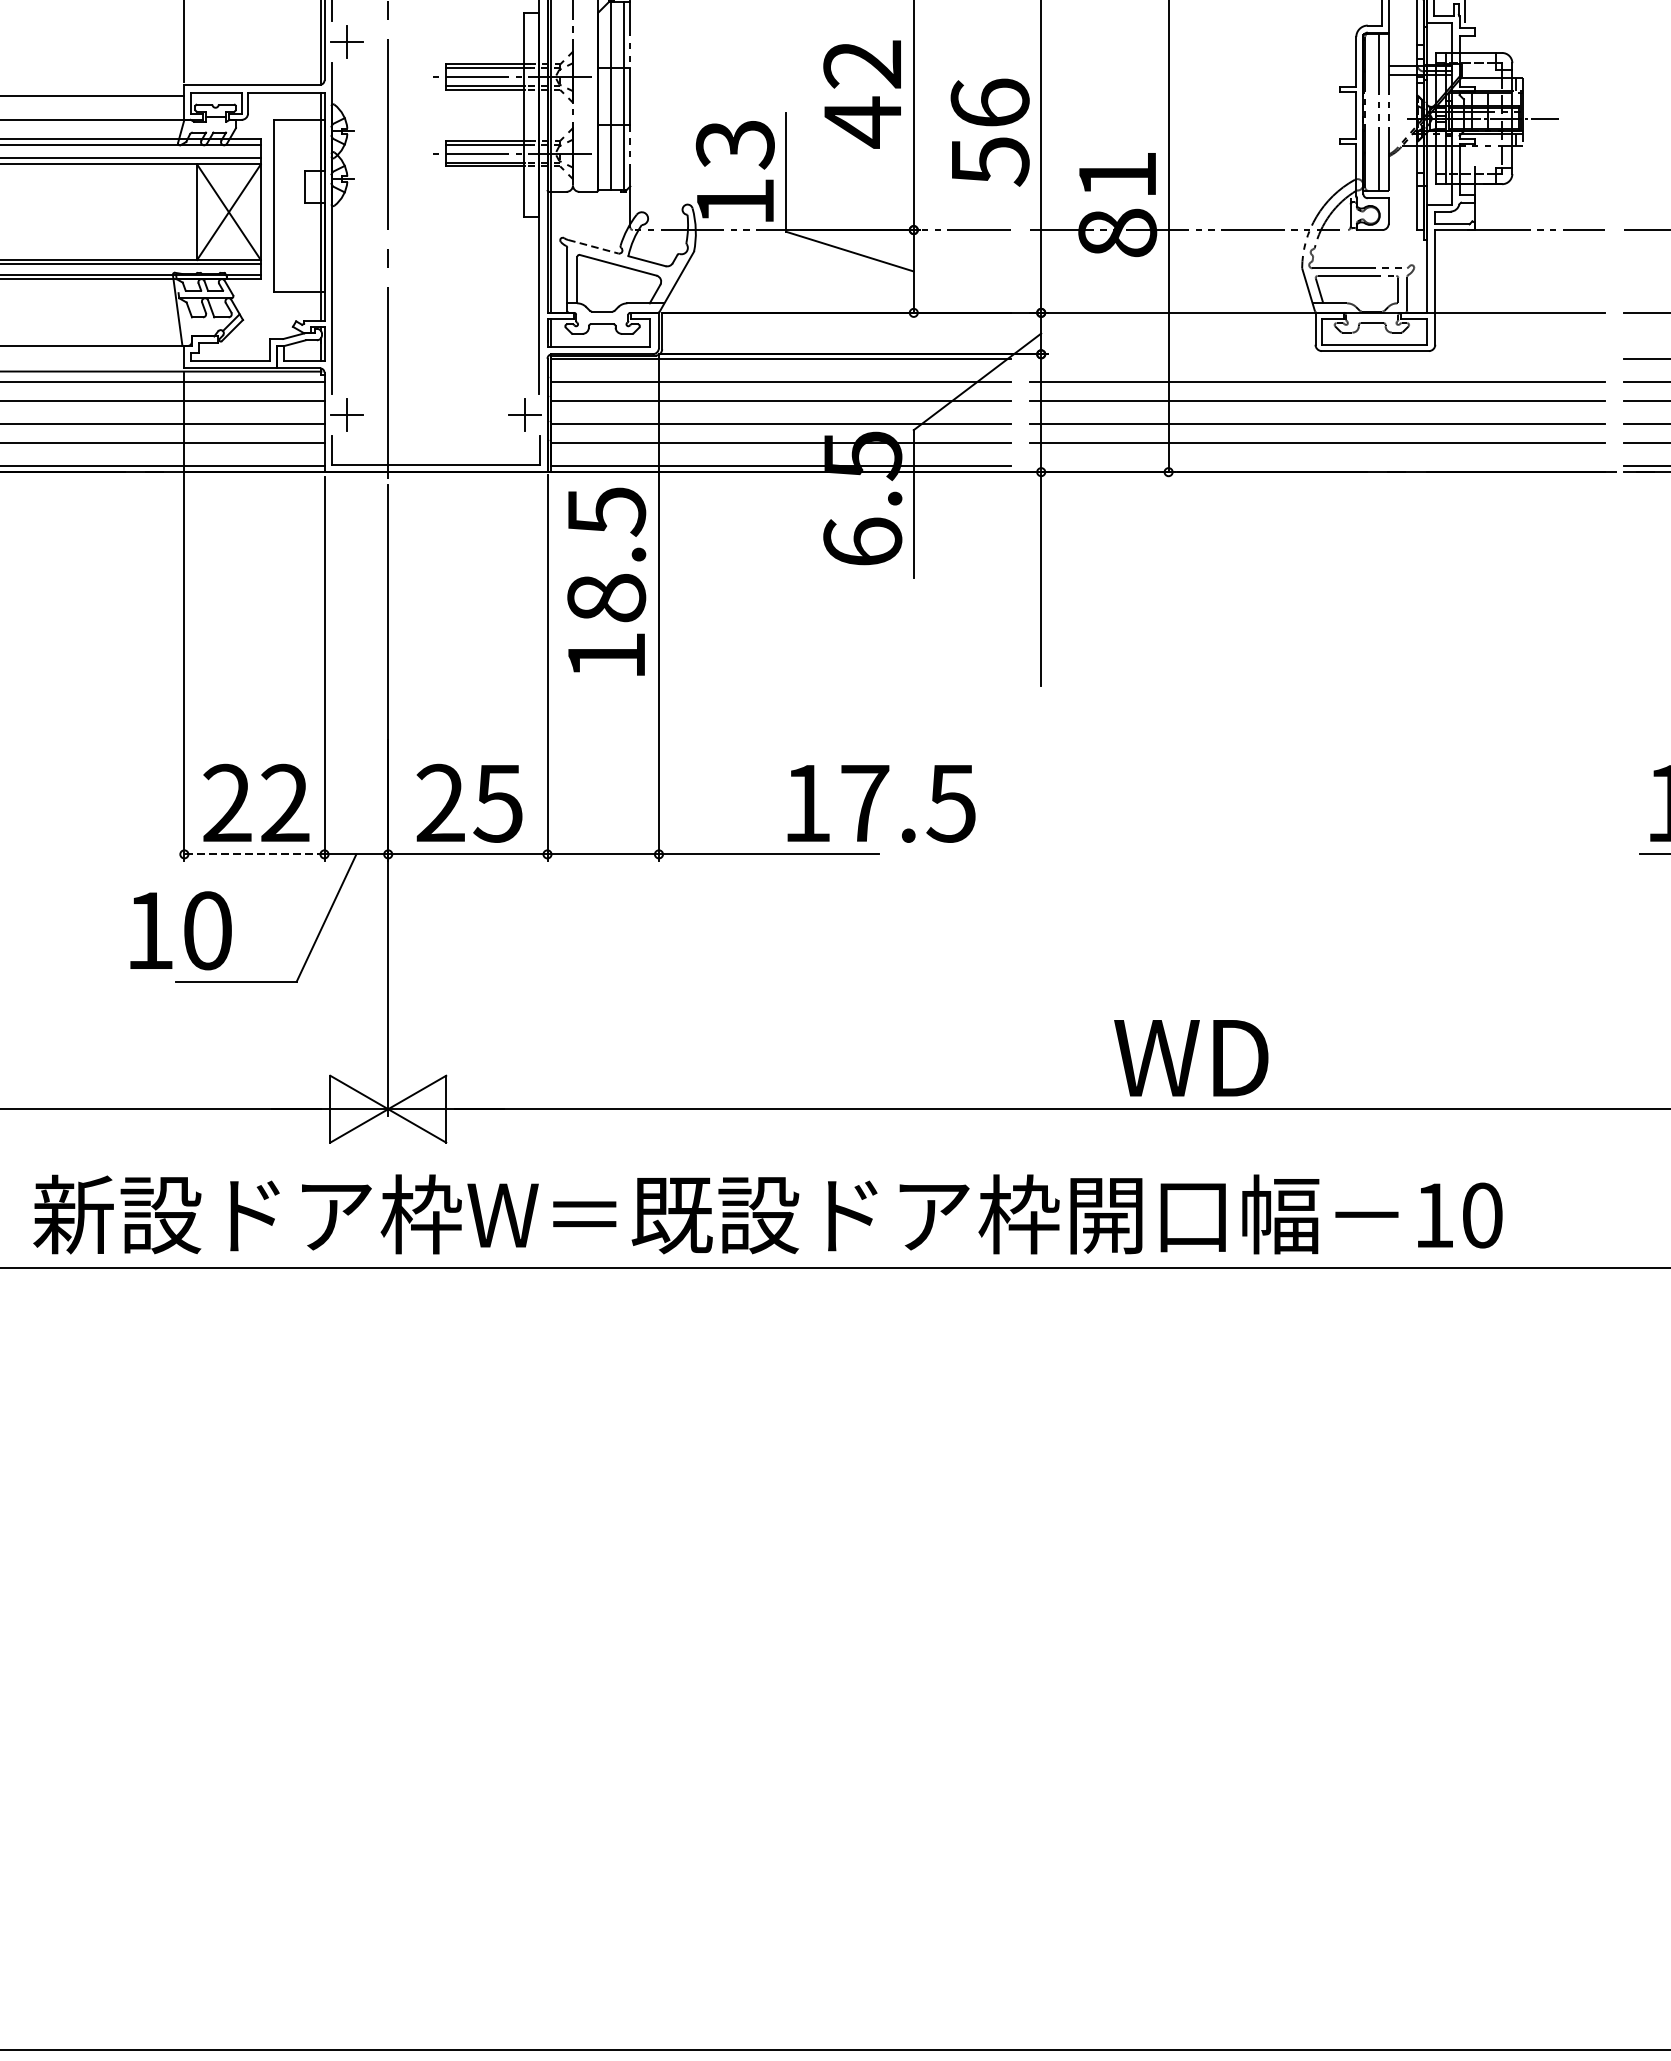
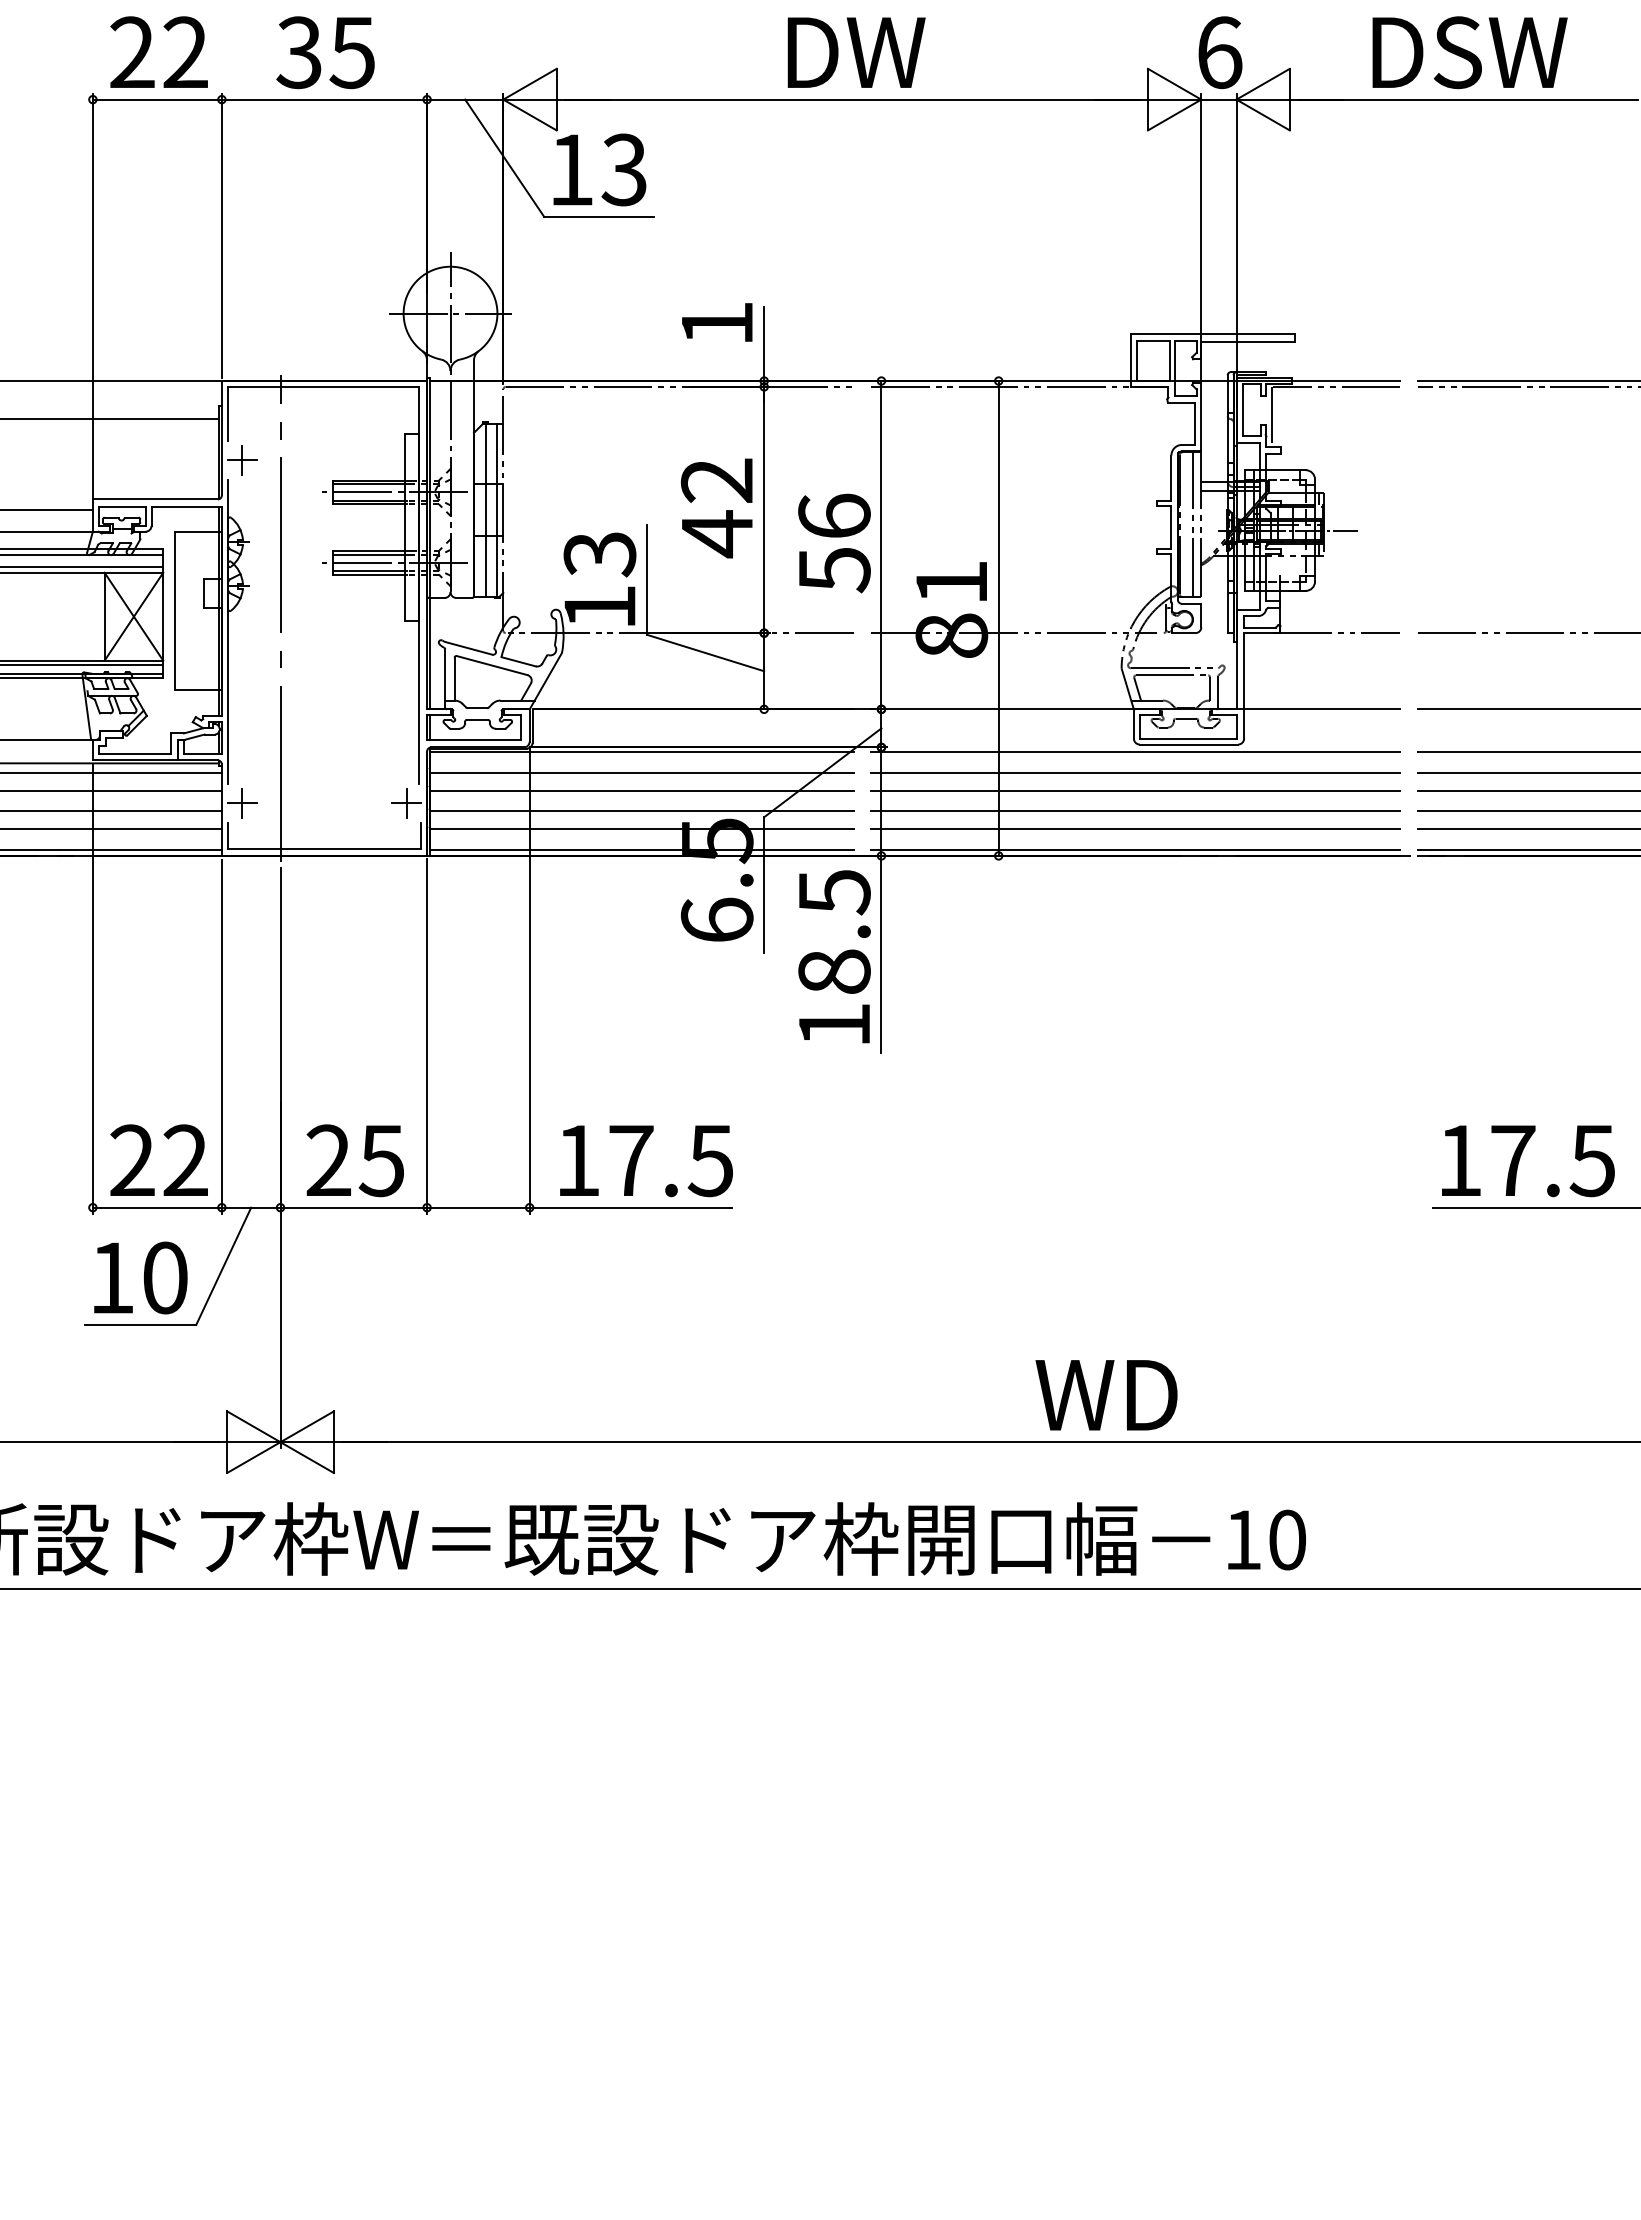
line: (593, 246) -> (469, 648), dashed -> solid
line: (1317, 359) -> (1135, 752), added
line: (1317, 466) -> (1135, 850), added
text: (606, 581) -> (834, 956), moved
text: (881, 804) -> (646, 1161), moved
line: (253, 854) -> (156, 1207), dashed -> solid
text: (180, 930) -> (140, 1277), moved
text: (1191, 1058) -> (1106, 1395), moved

